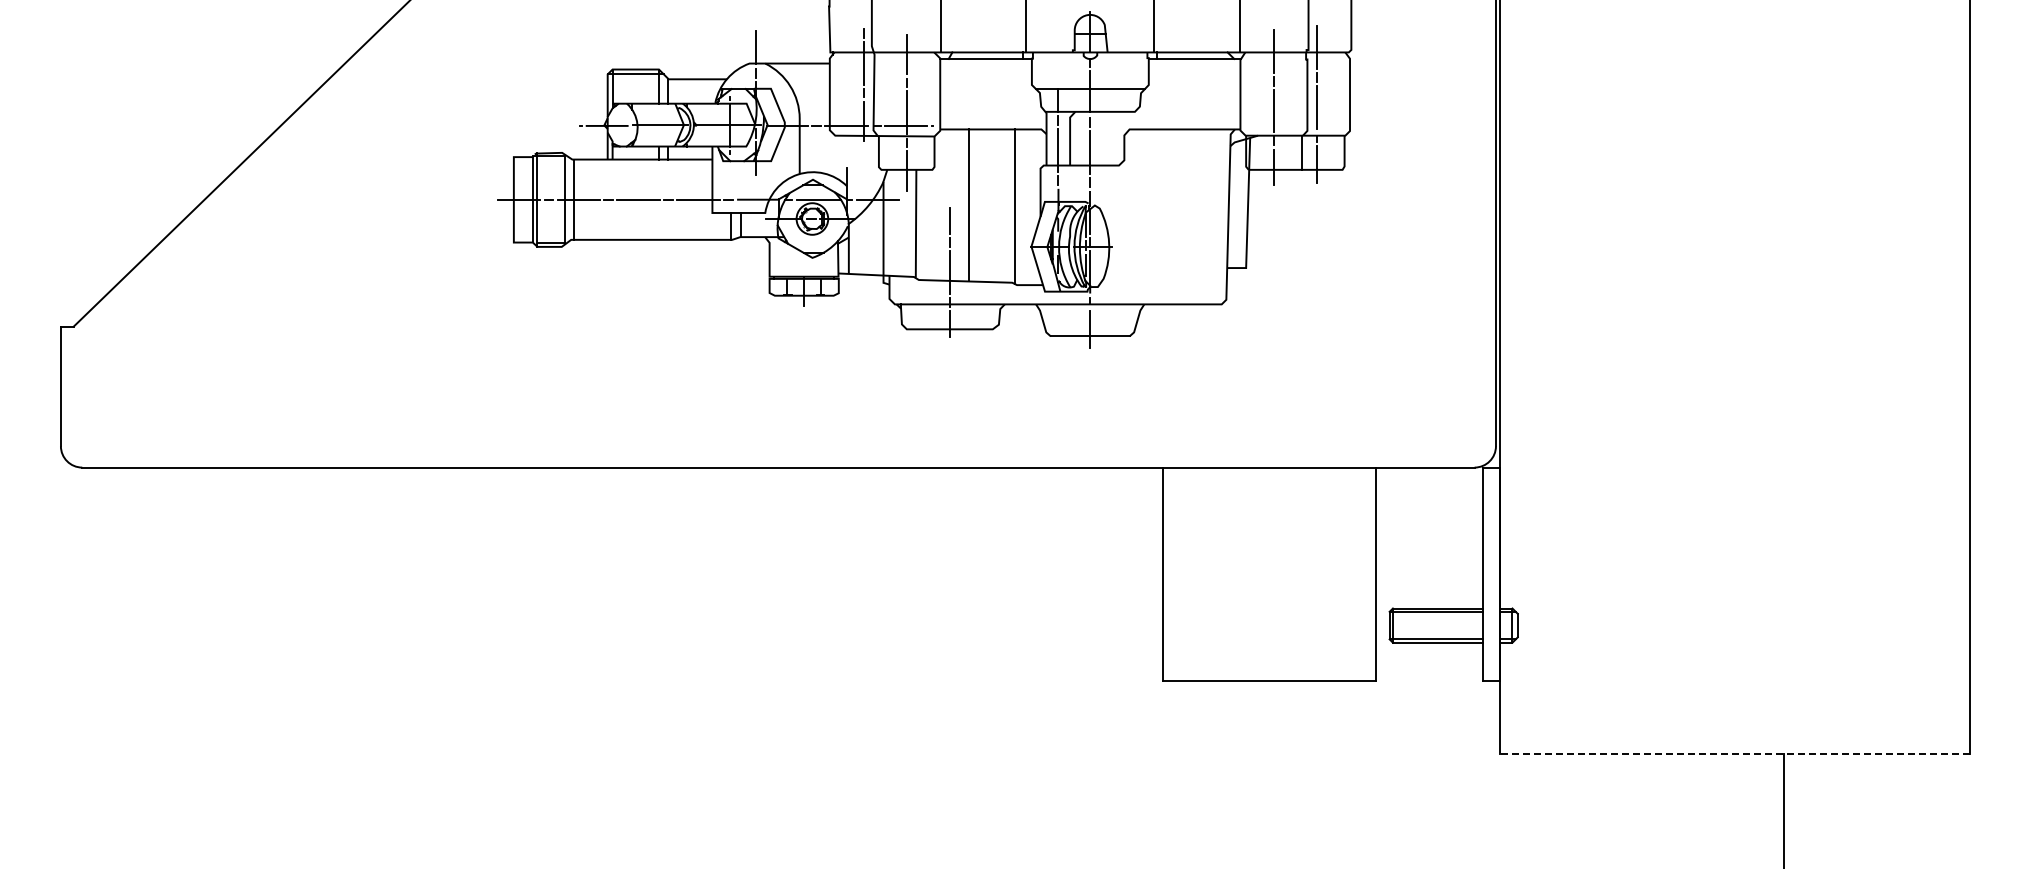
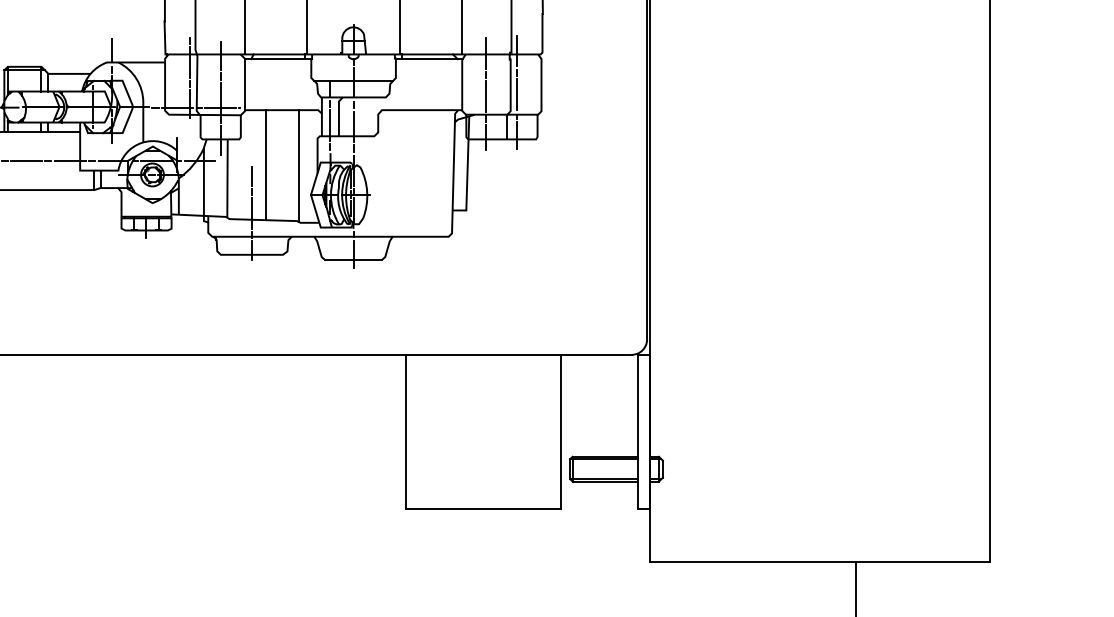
line: (1735, 753) -> (820, 561), dashed -> solid

